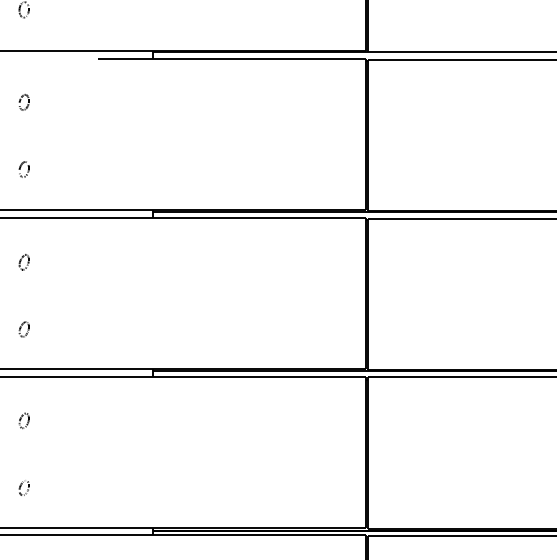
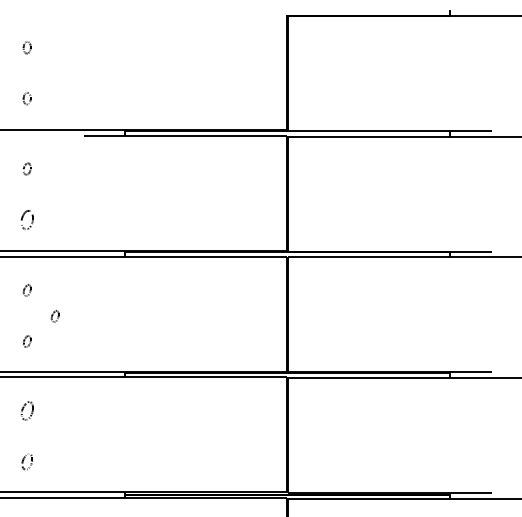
part: (23, 168) -> (26, 219), size x1.6
part: (60, 296) -> (54, 316), added
part: (23, 420) -> (26, 410), size x1.6
part: (23, 488) -> (26, 462), size x1.4

